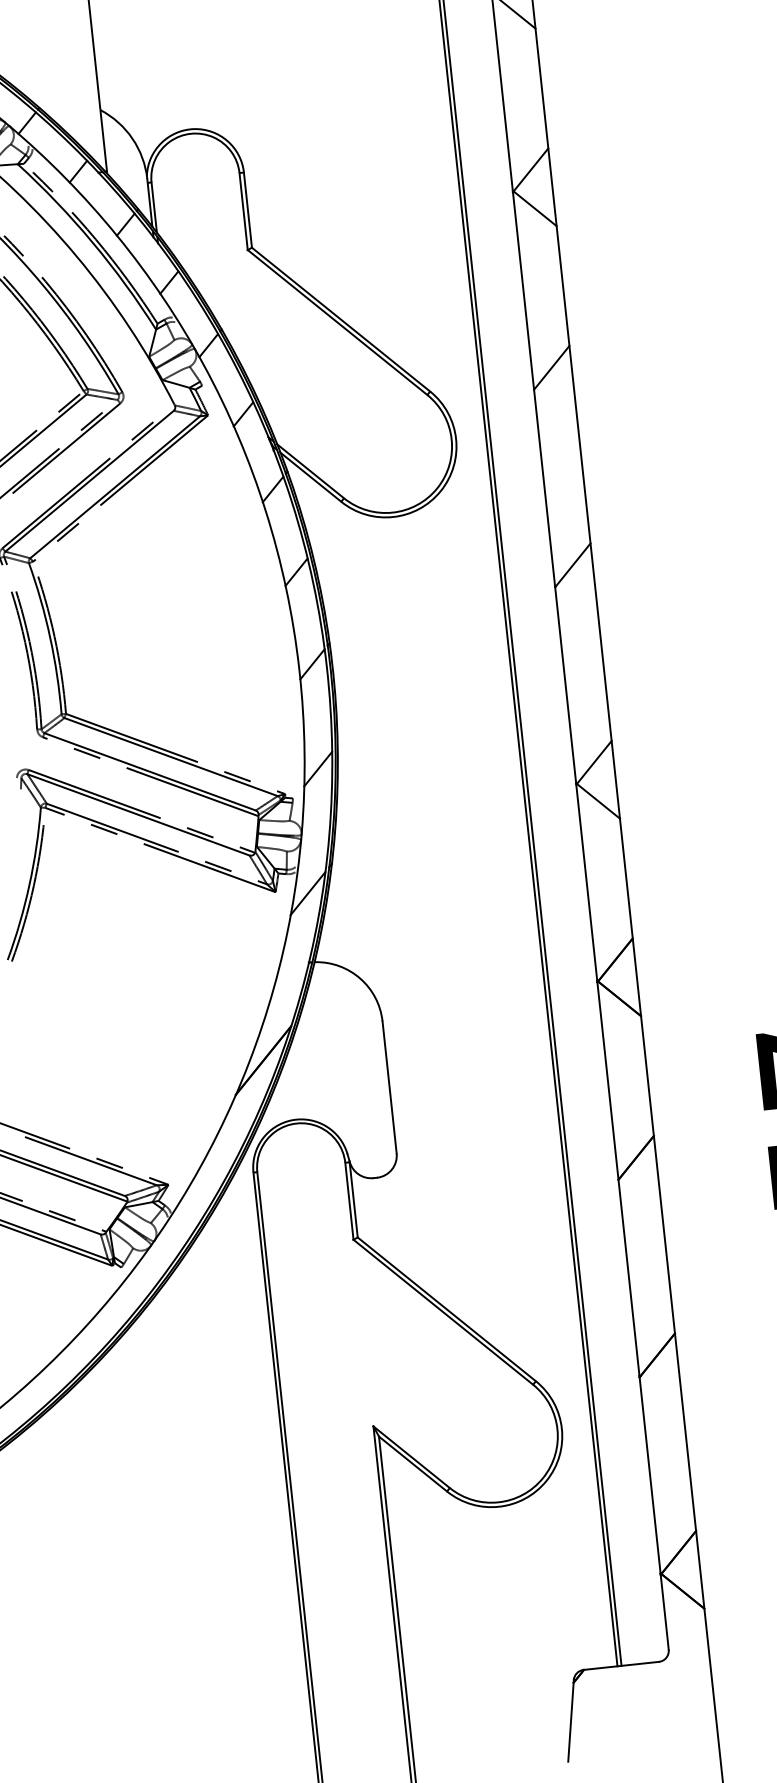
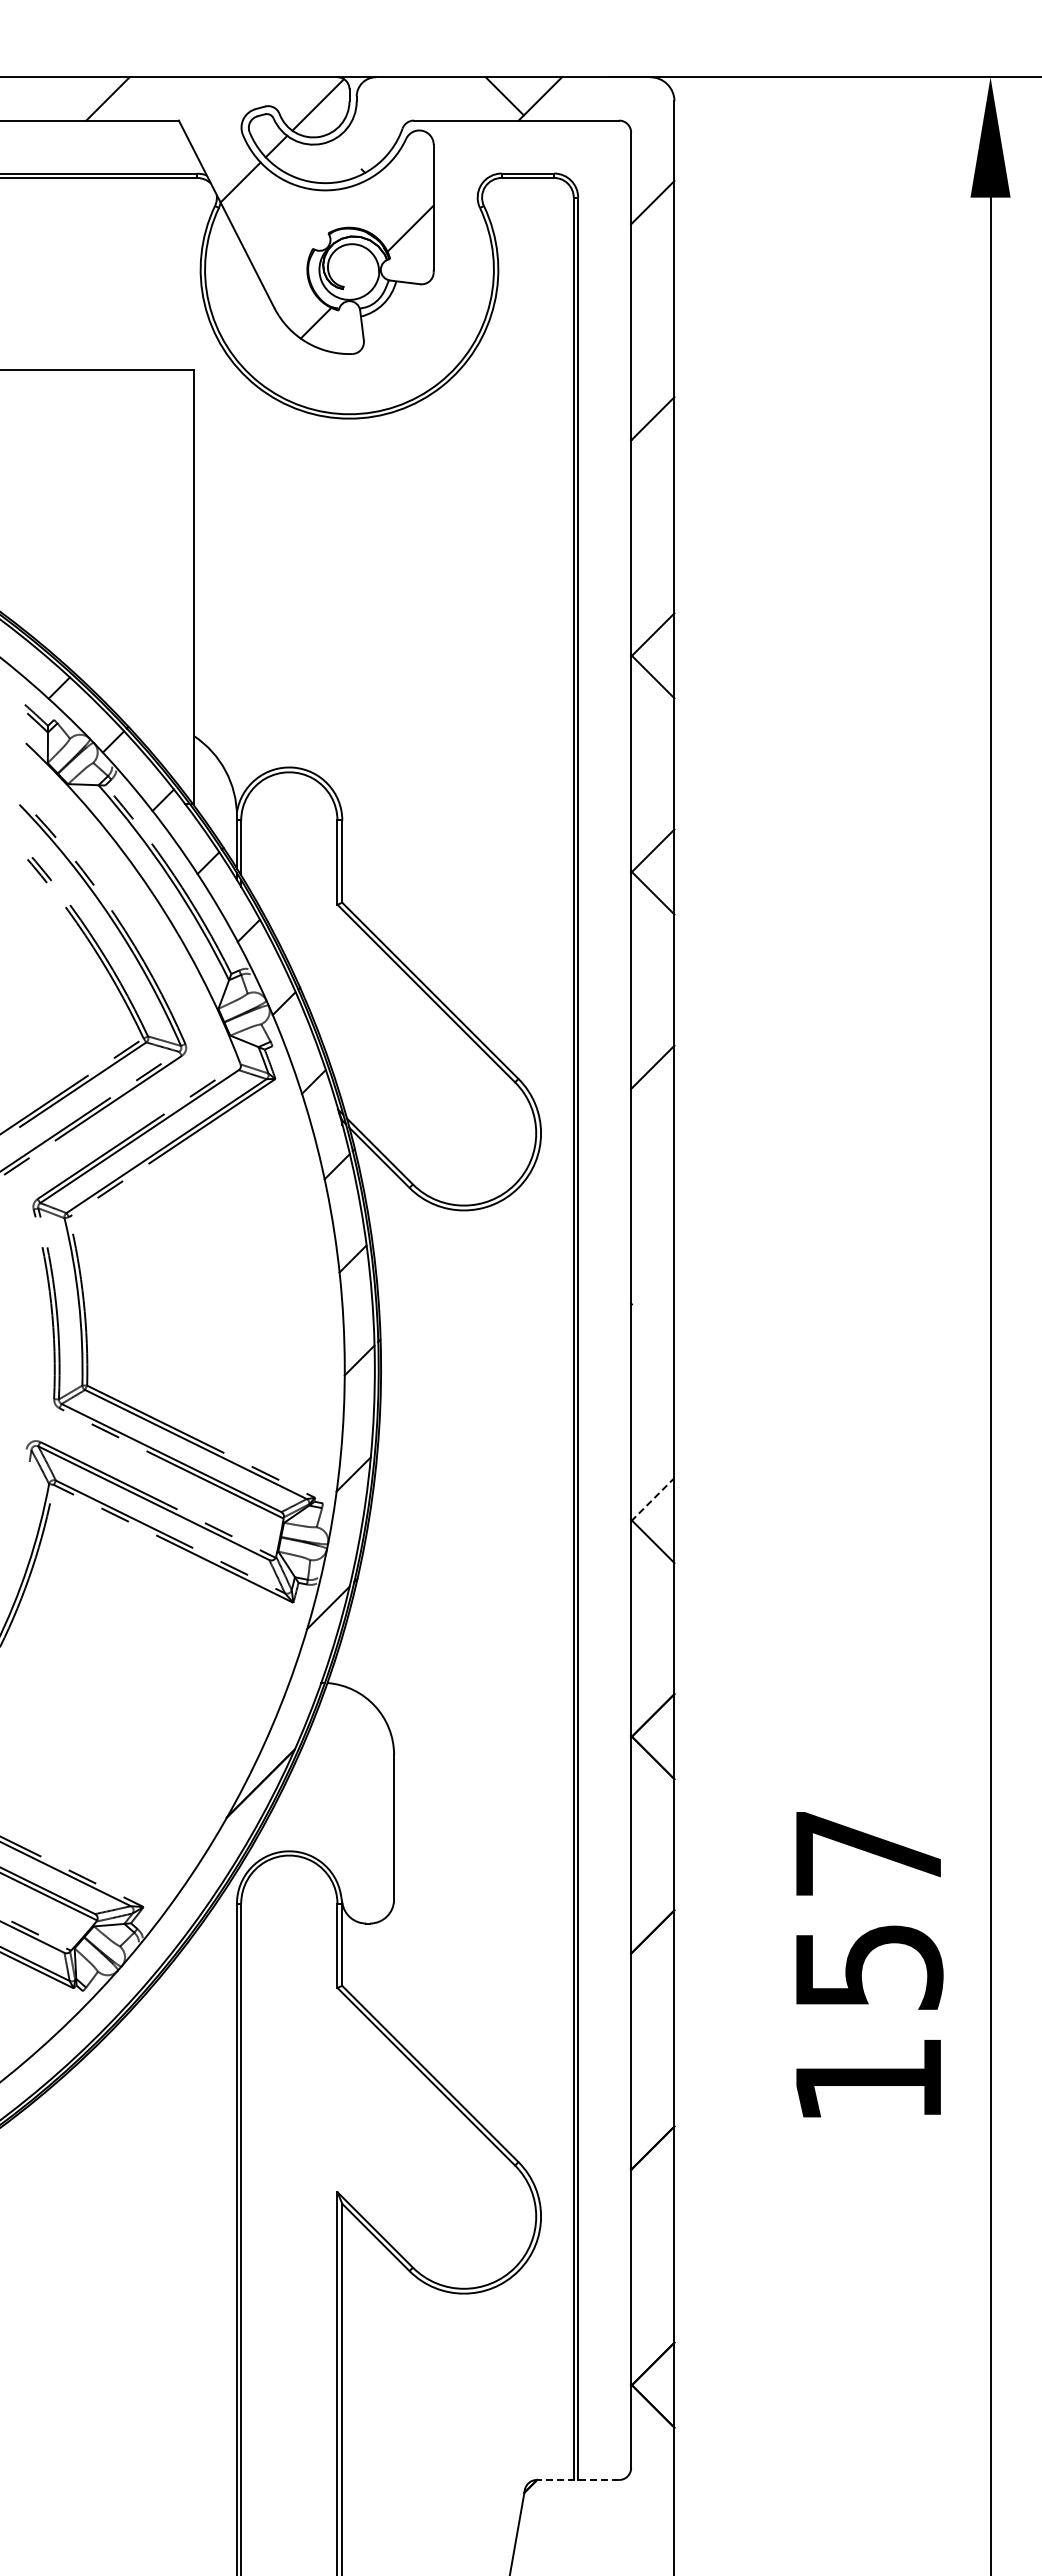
line: (572, 565) -> (652, 1283), removed
line: (593, 762) -> (652, 1499), solid -> dashed
line: (620, 1666) -> (577, 2480), solid -> dashed

